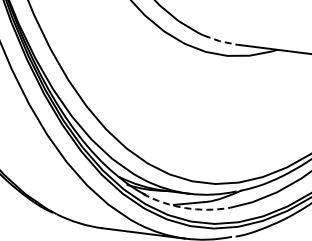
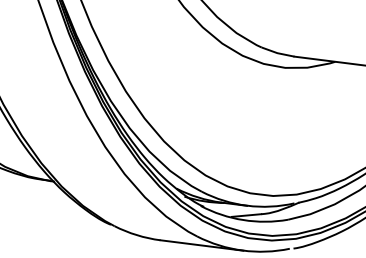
line: (219, 41) -> (277, 53), dashed -> solid
arc: (185, 208) -> (243, 220), dashed -> solid

